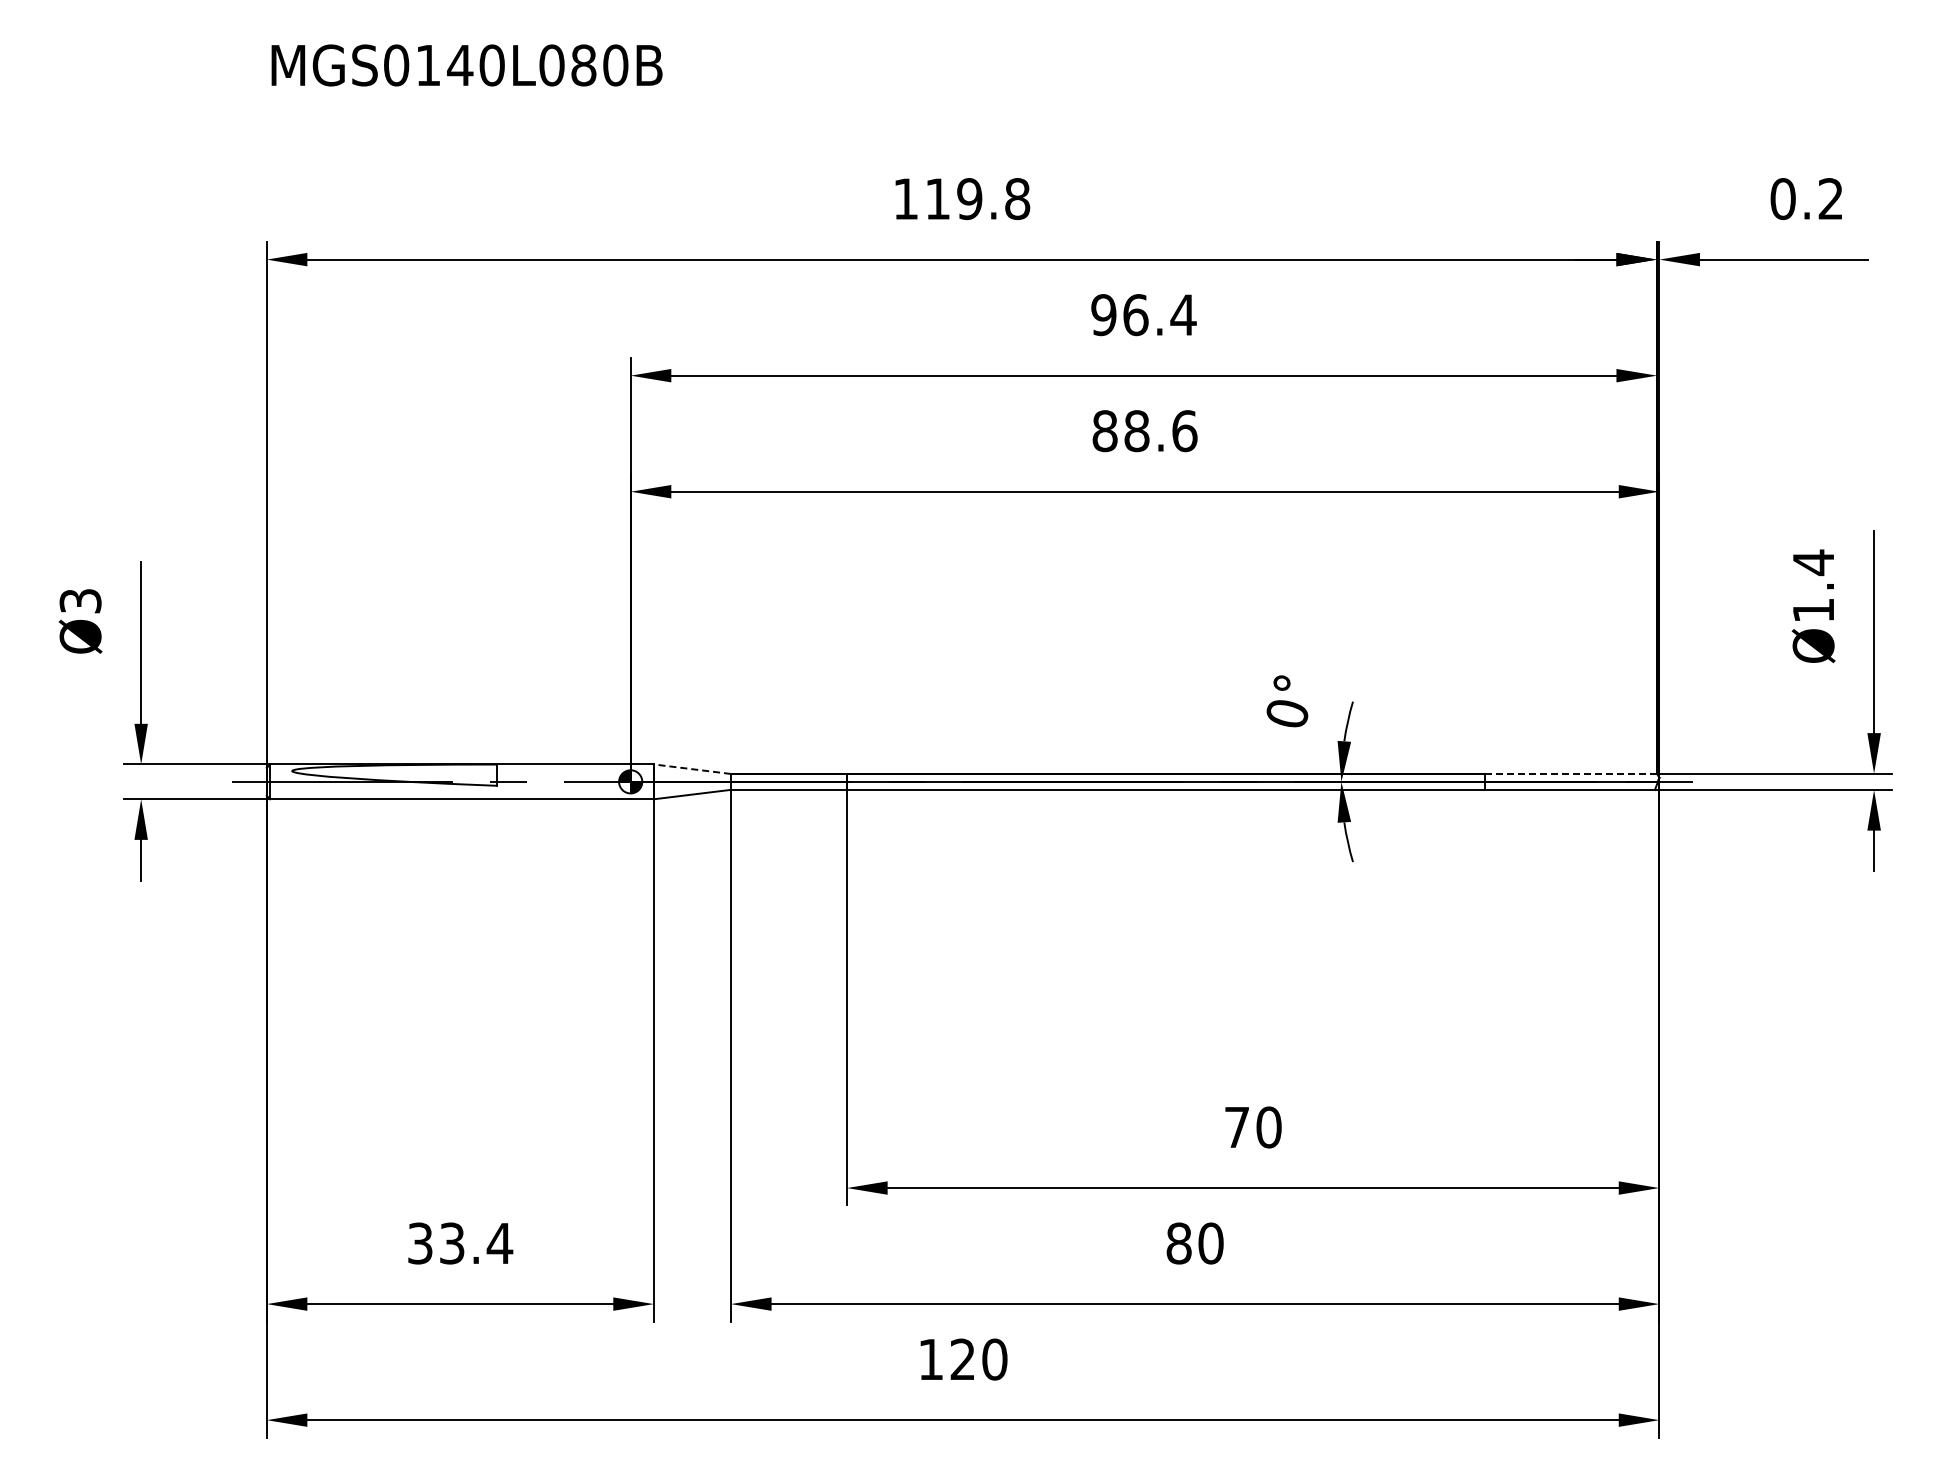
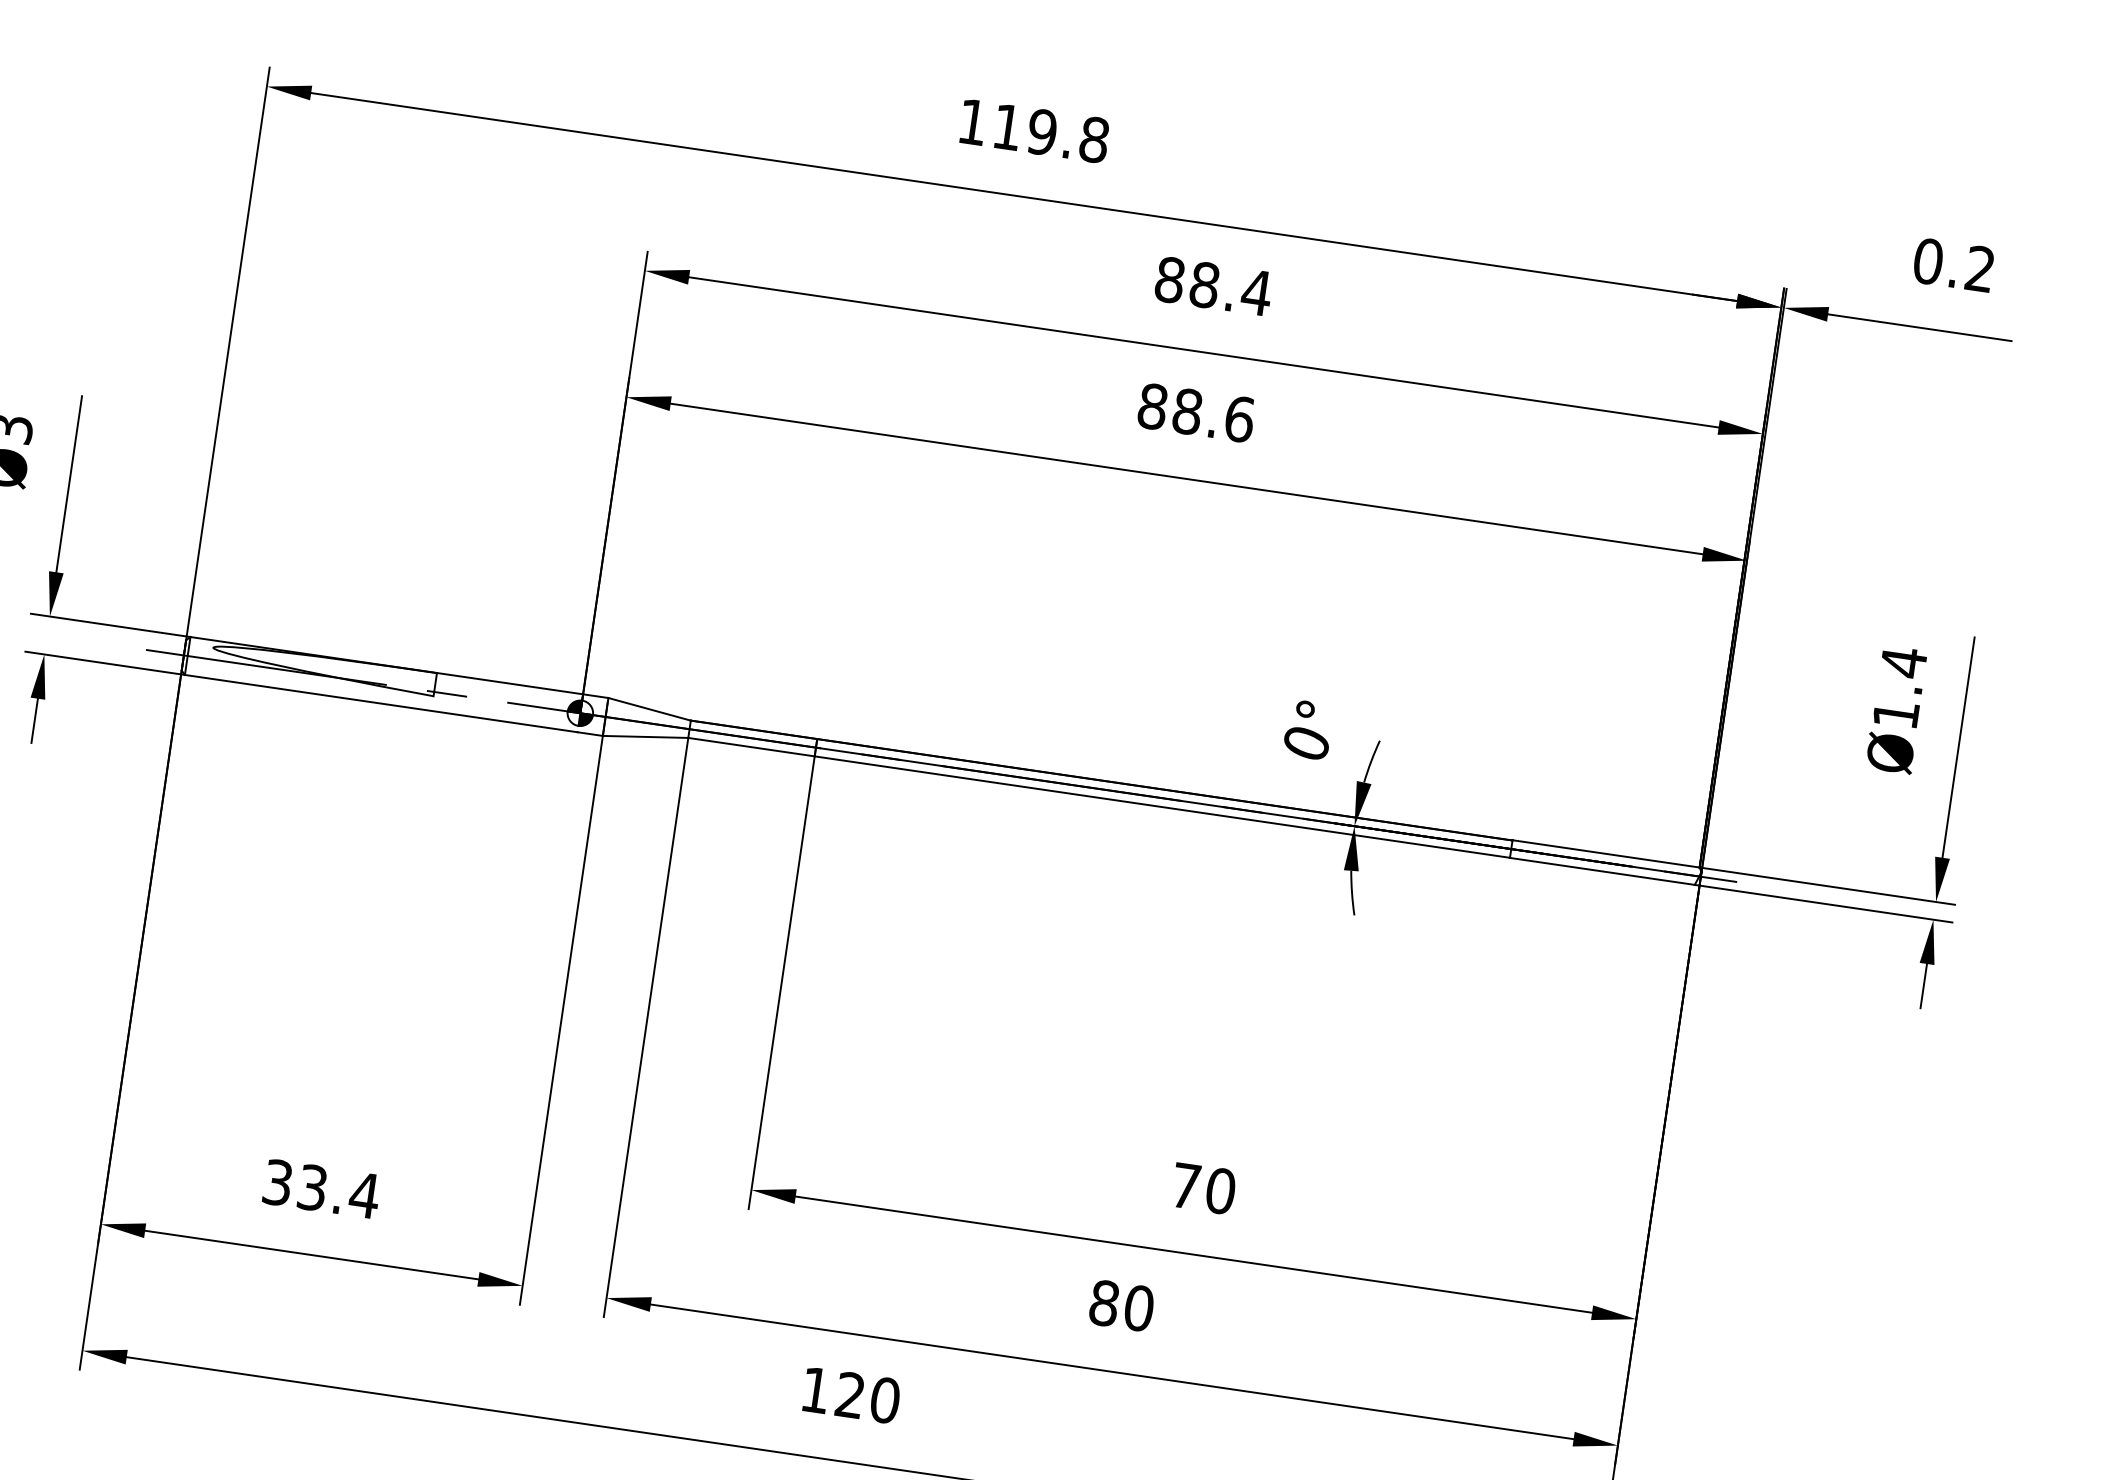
text: (1119, 315) -> (1186, 282), 96.4 -> 88.4
line: (692, 769) -> (649, 709), dashed -> solid
line: (1571, 773) -> (1606, 853), dashed -> solid

